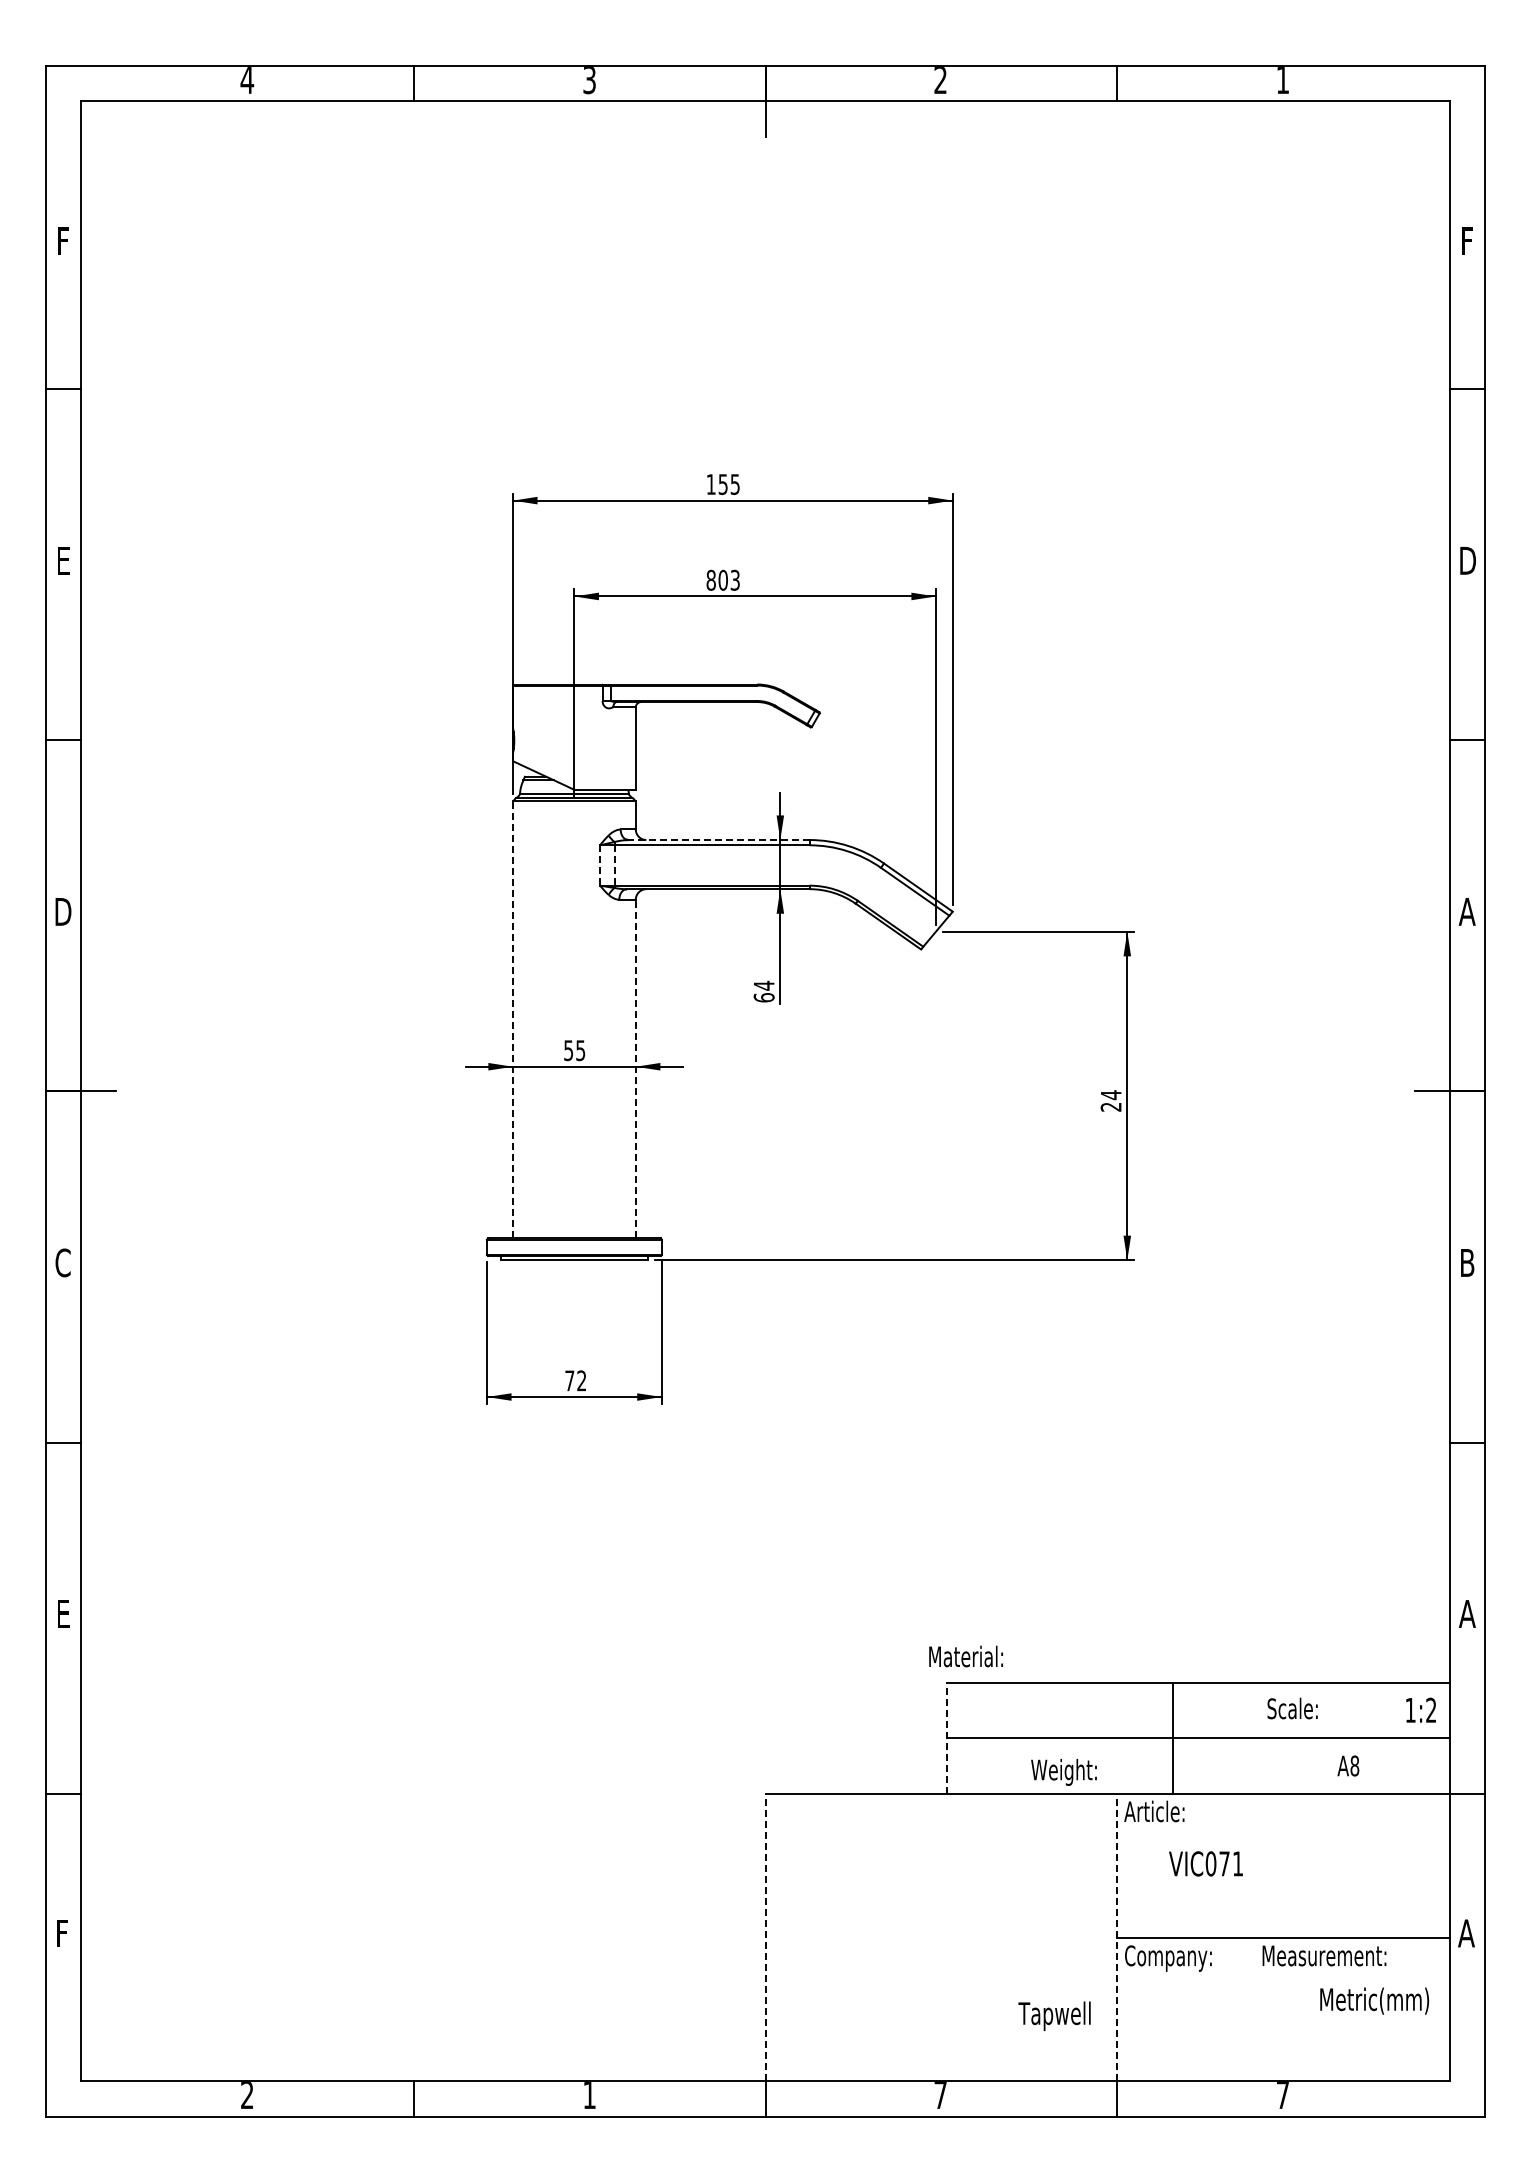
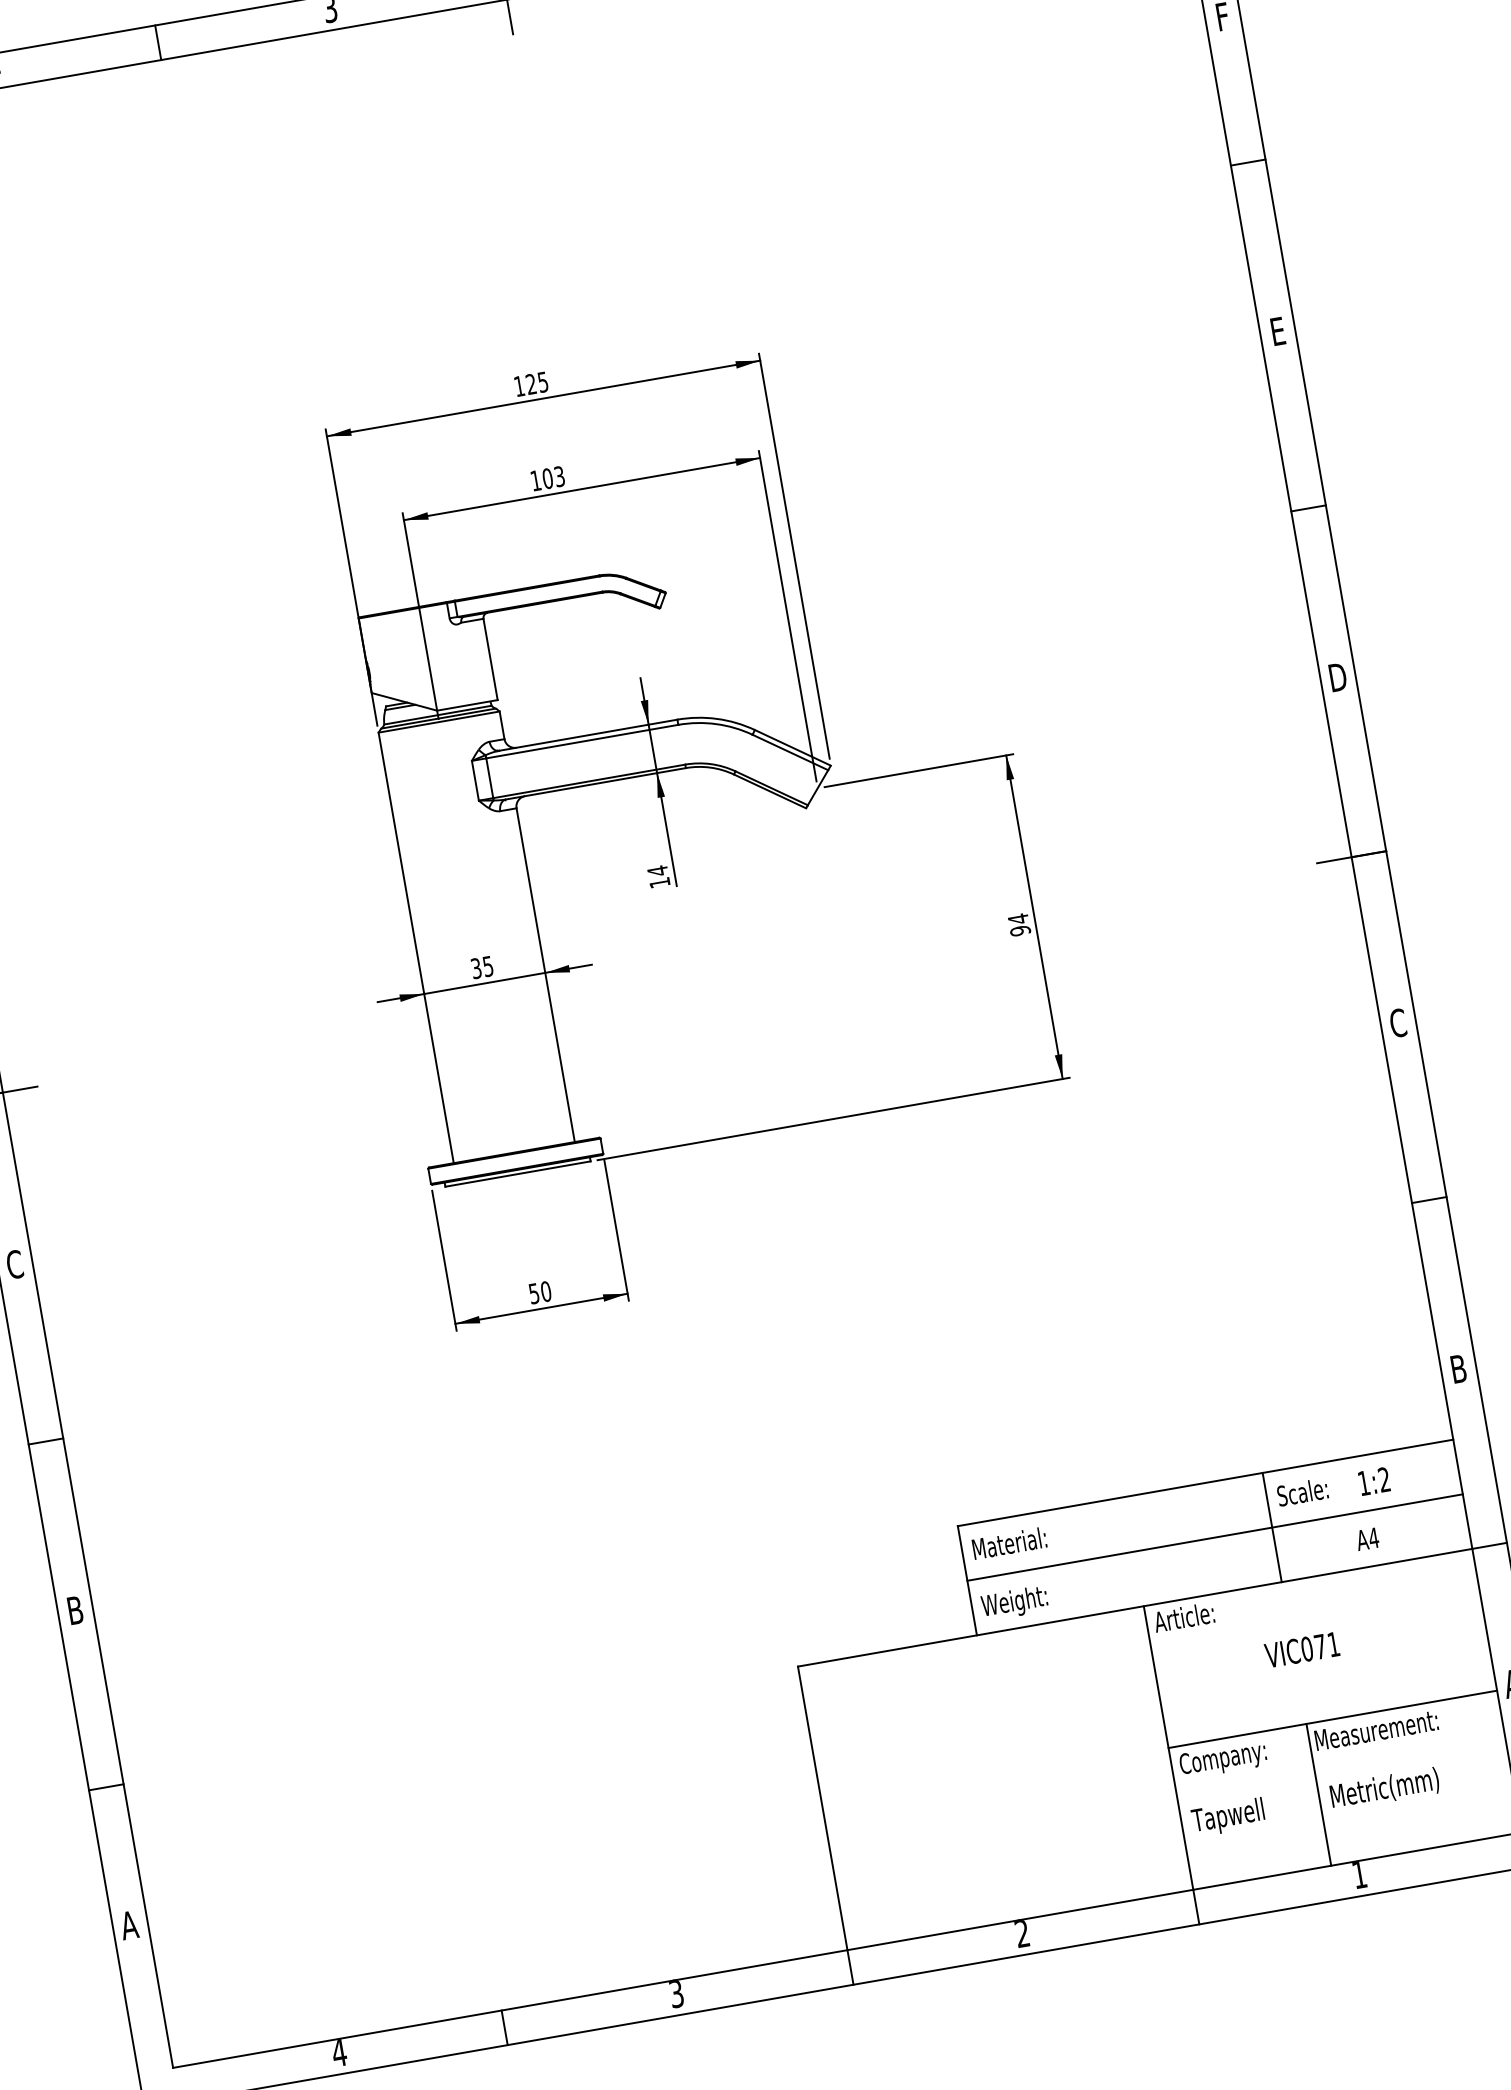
text: (722, 484) -> (530, 384), 155 -> 125
text: (1467, 560) -> (1277, 331), D -> E
text: (710, 579) -> (535, 480), 803 -> 103
line: (718, 840) -> (587, 735), dashed -> solid
line: (600, 865) -> (475, 780), dashed -> solid
line: (614, 865) -> (489, 778), dashed -> solid
text: (1466, 911) -> (1336, 677), A -> D
text: (763, 997) -> (659, 882), 64 -> 14
line: (512, 1019) -> (415, 947), dashed -> solid
text: (568, 1050) -> (476, 968), 55 -> 35
line: (635, 1068) -> (545, 974), dashed -> solid
text: (1110, 1106) -> (1019, 930), 24 -> 94
text: (1466, 1262) -> (1397, 1022), B -> C
text: (575, 1380) -> (539, 1292), 72 -> 50
text: (63, 1613) -> (75, 1609), E -> B
text: (1467, 1613) -> (1458, 1368), A -> B
text: (965, 1656) -> (1008, 1543), moved
text: (1420, 1709) -> (1373, 1480), moved
line: (947, 1737) -> (967, 1580), dashed -> solid
line: (1172, 1737) -> (1272, 1526), moved
text: (1354, 1765) -> (1373, 1537), A8 -> A4
text: (1063, 1772) -> (1014, 1603), moved
text: (1205, 1863) -> (1301, 1649), moved
text: (61, 1933) -> (128, 1925), F -> A
line: (765, 1937) -> (822, 1808), dashed -> solid
line: (1116, 1937) -> (1168, 1748), dashed -> solid
text: (1374, 2000) -> (1384, 1788), moved
line: (1256, 2009) -> (1318, 1794), added
text: (1054, 2015) -> (1228, 1816), moved
text: (247, 2095) -> (339, 2053), 2 -> 4
text: (589, 2095) -> (676, 1994), 1 -> 3
text: (940, 2095) -> (1022, 1933), 7 -> 2
text: (1282, 2095) -> (1359, 1875), 7 -> 1

